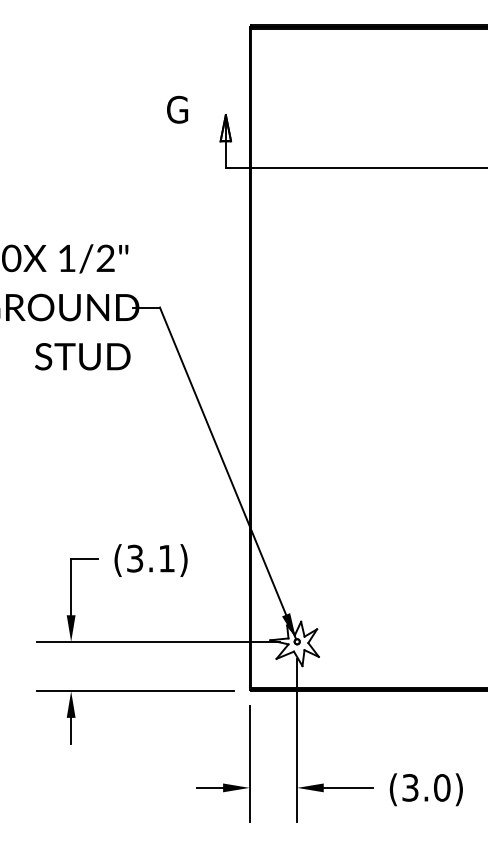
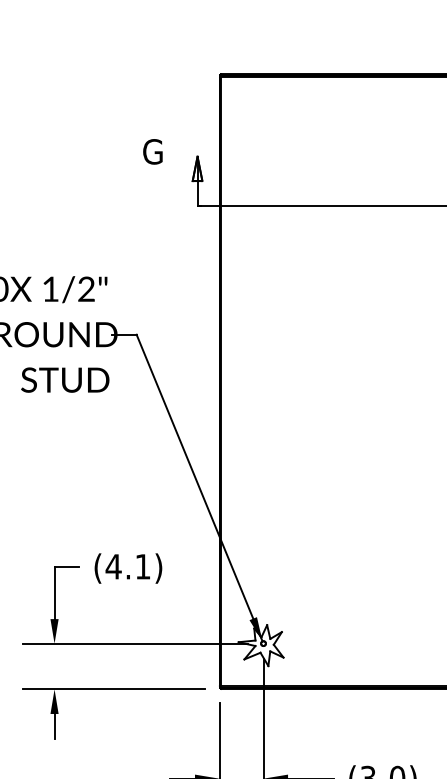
text: (134, 558) -> (113, 566), (3.1) -> (4.1)

